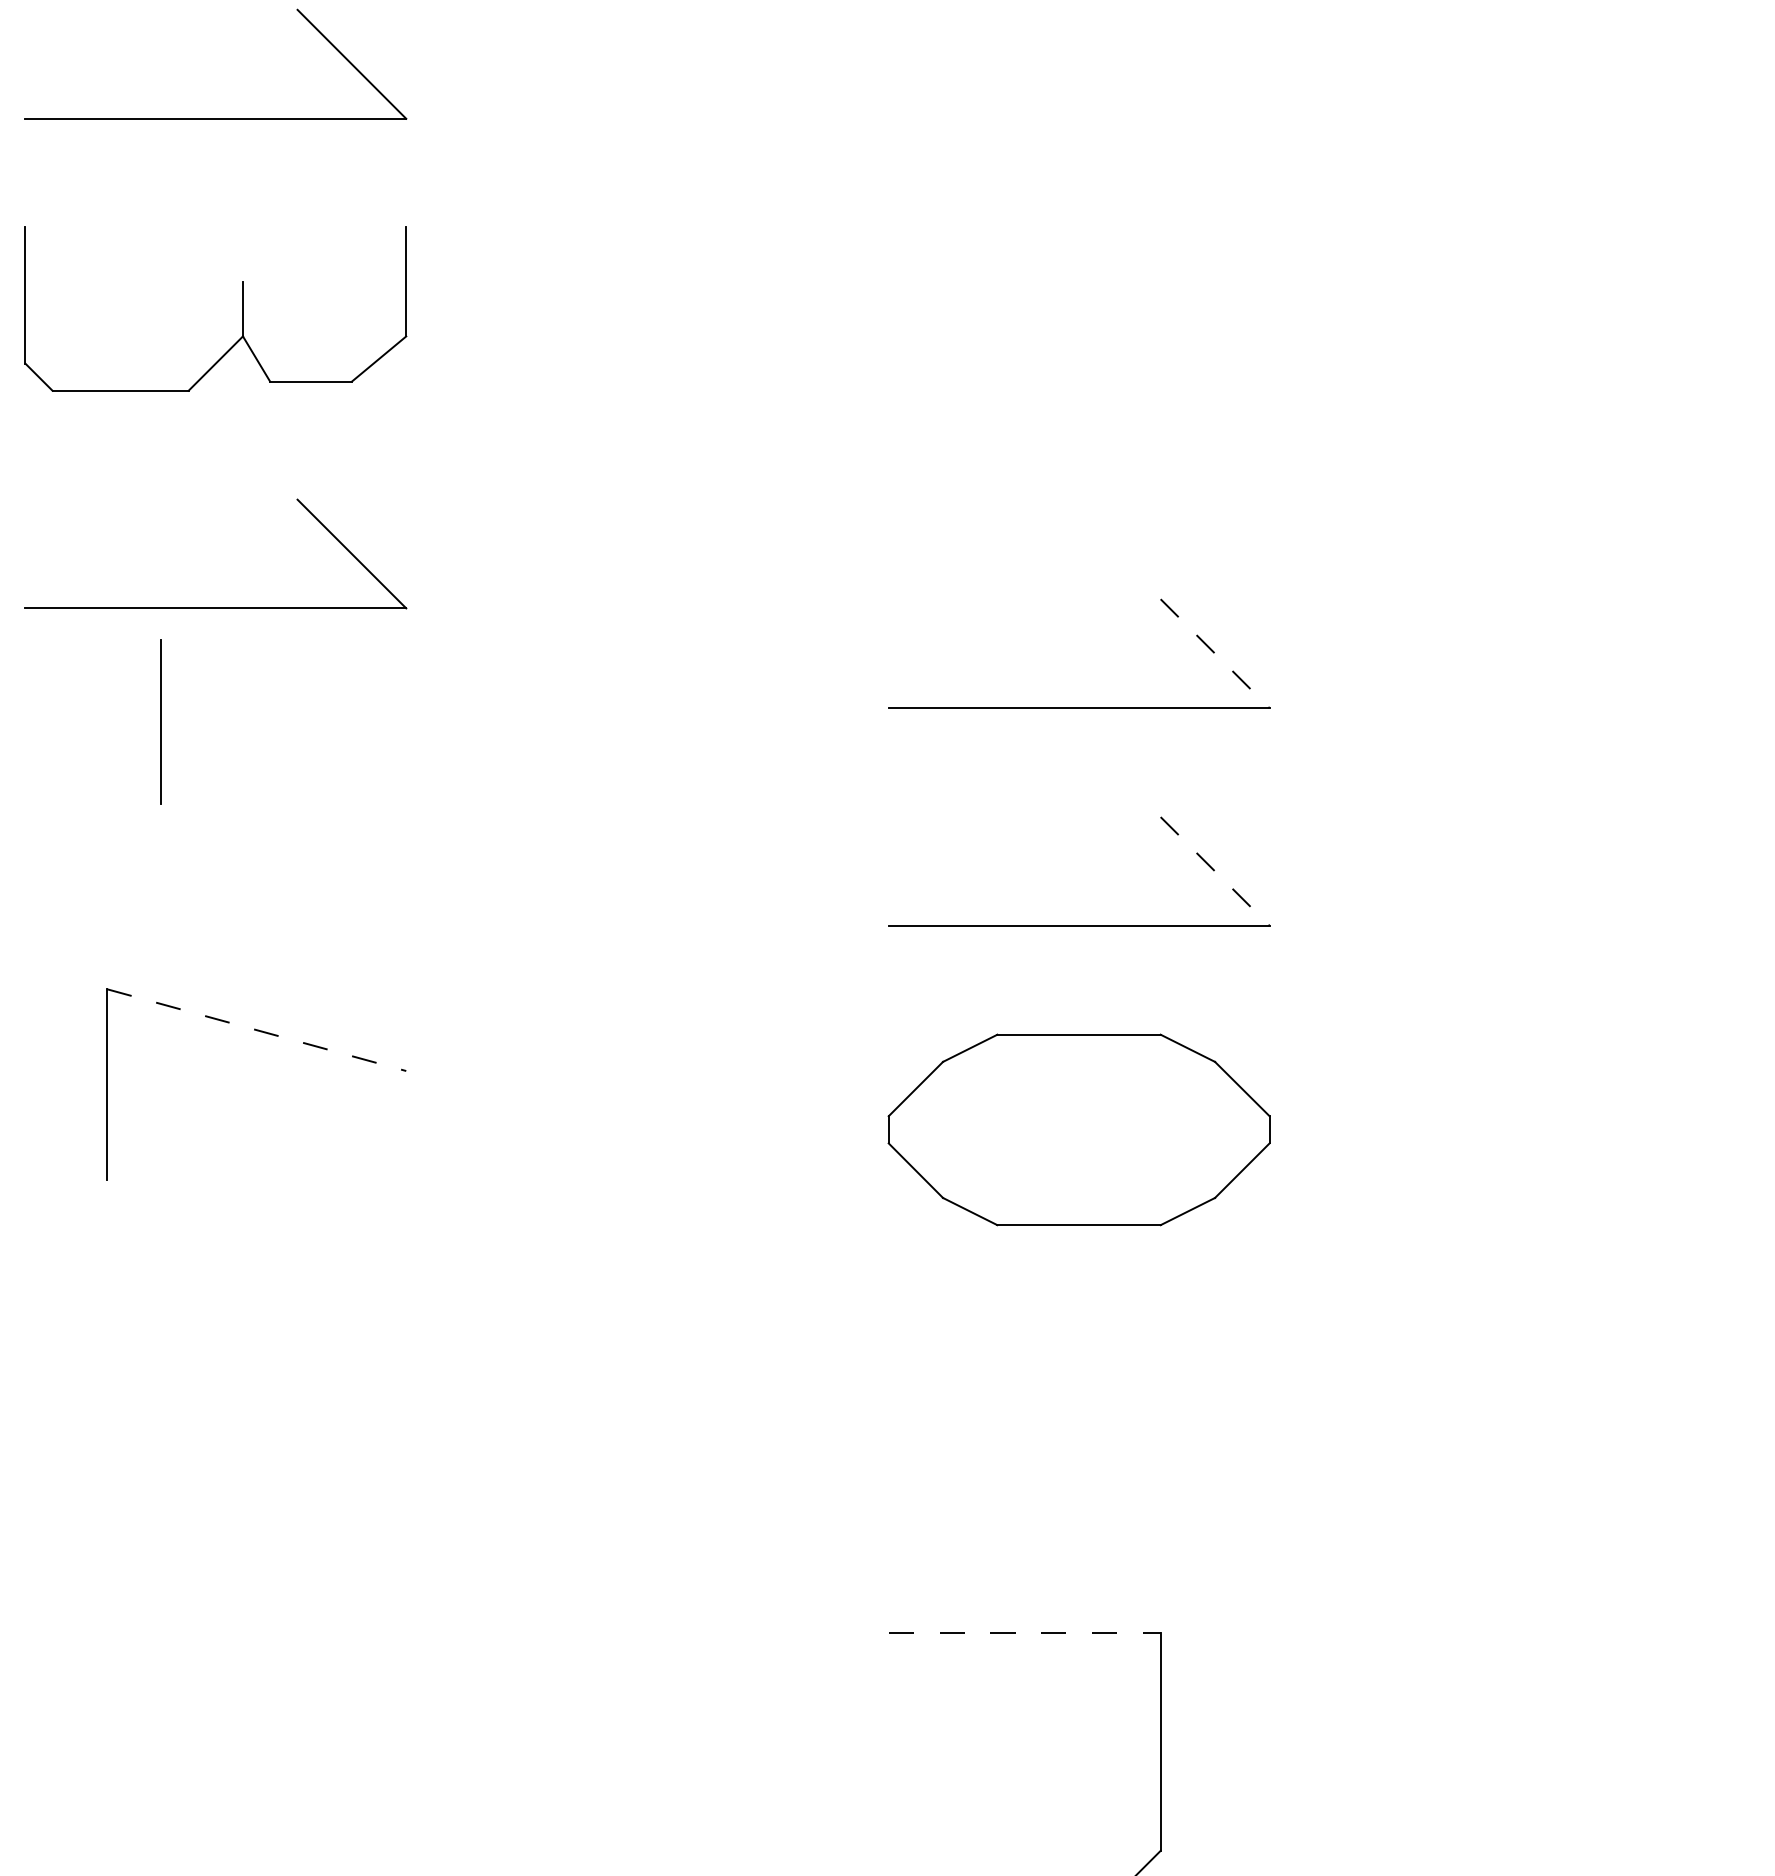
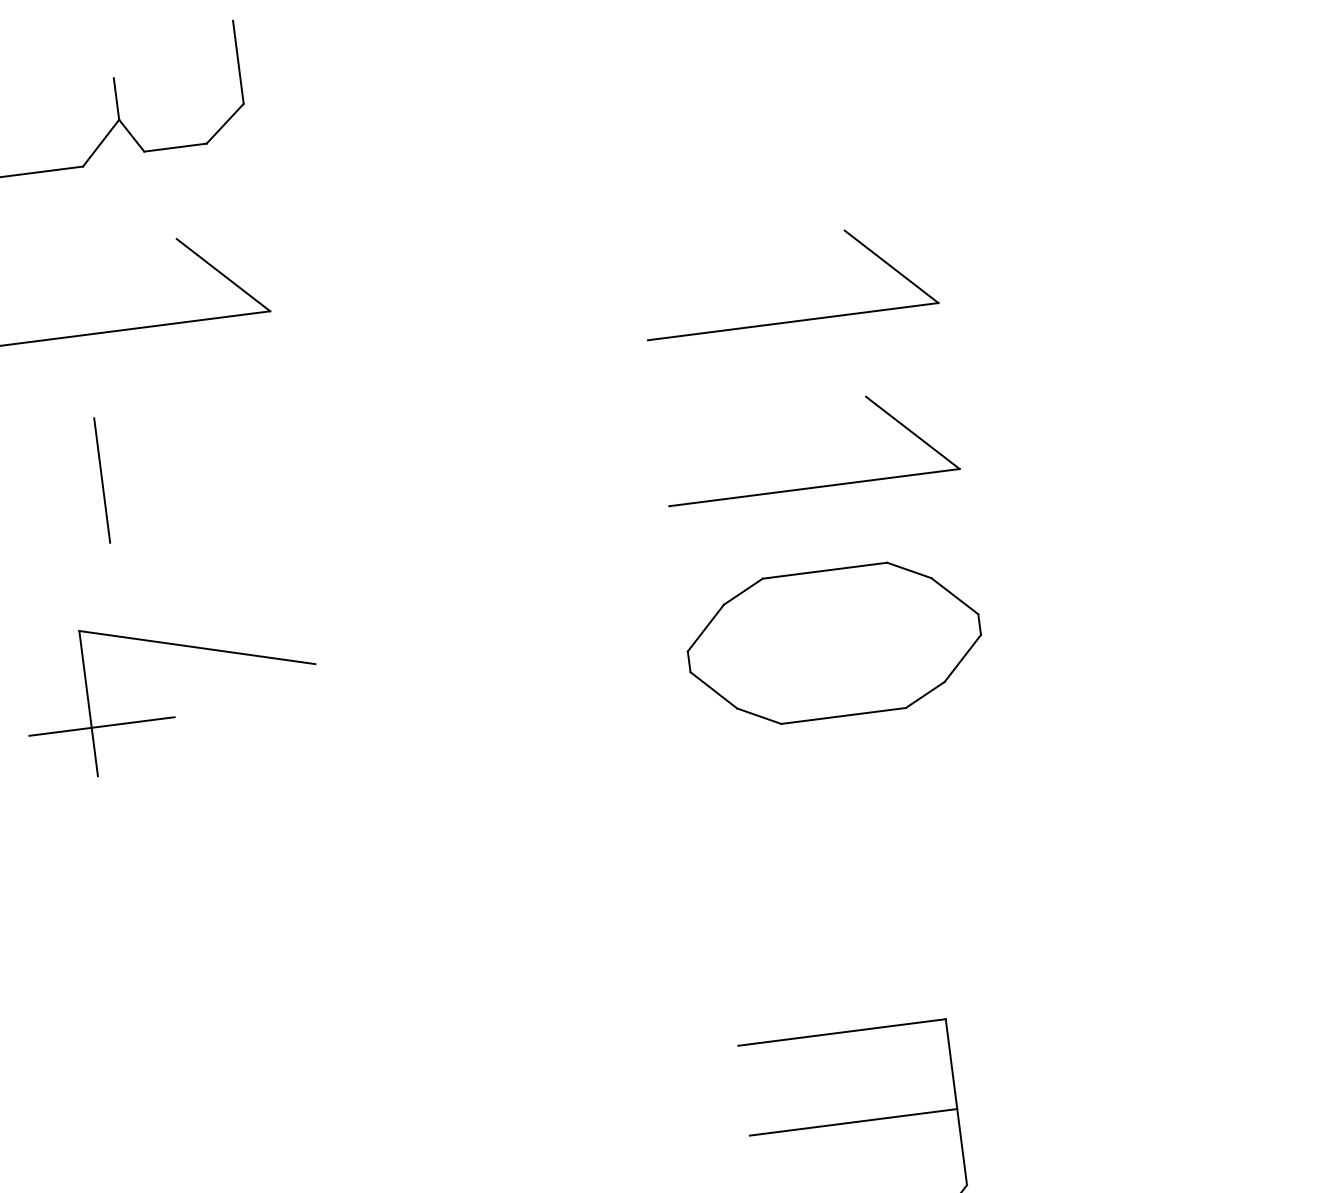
line: (1215, 654) -> (891, 267), dashed -> solid
line: (160, 721) -> (101, 480), moved
line: (1215, 871) -> (913, 432), dashed -> solid
line: (257, 1030) -> (198, 647), dashed -> solid
line: (120, 1116) -> (101, 726), added
line: (1024, 1633) -> (841, 1032), dashed -> solid
line: (1024, 1751) -> (853, 1122), added

